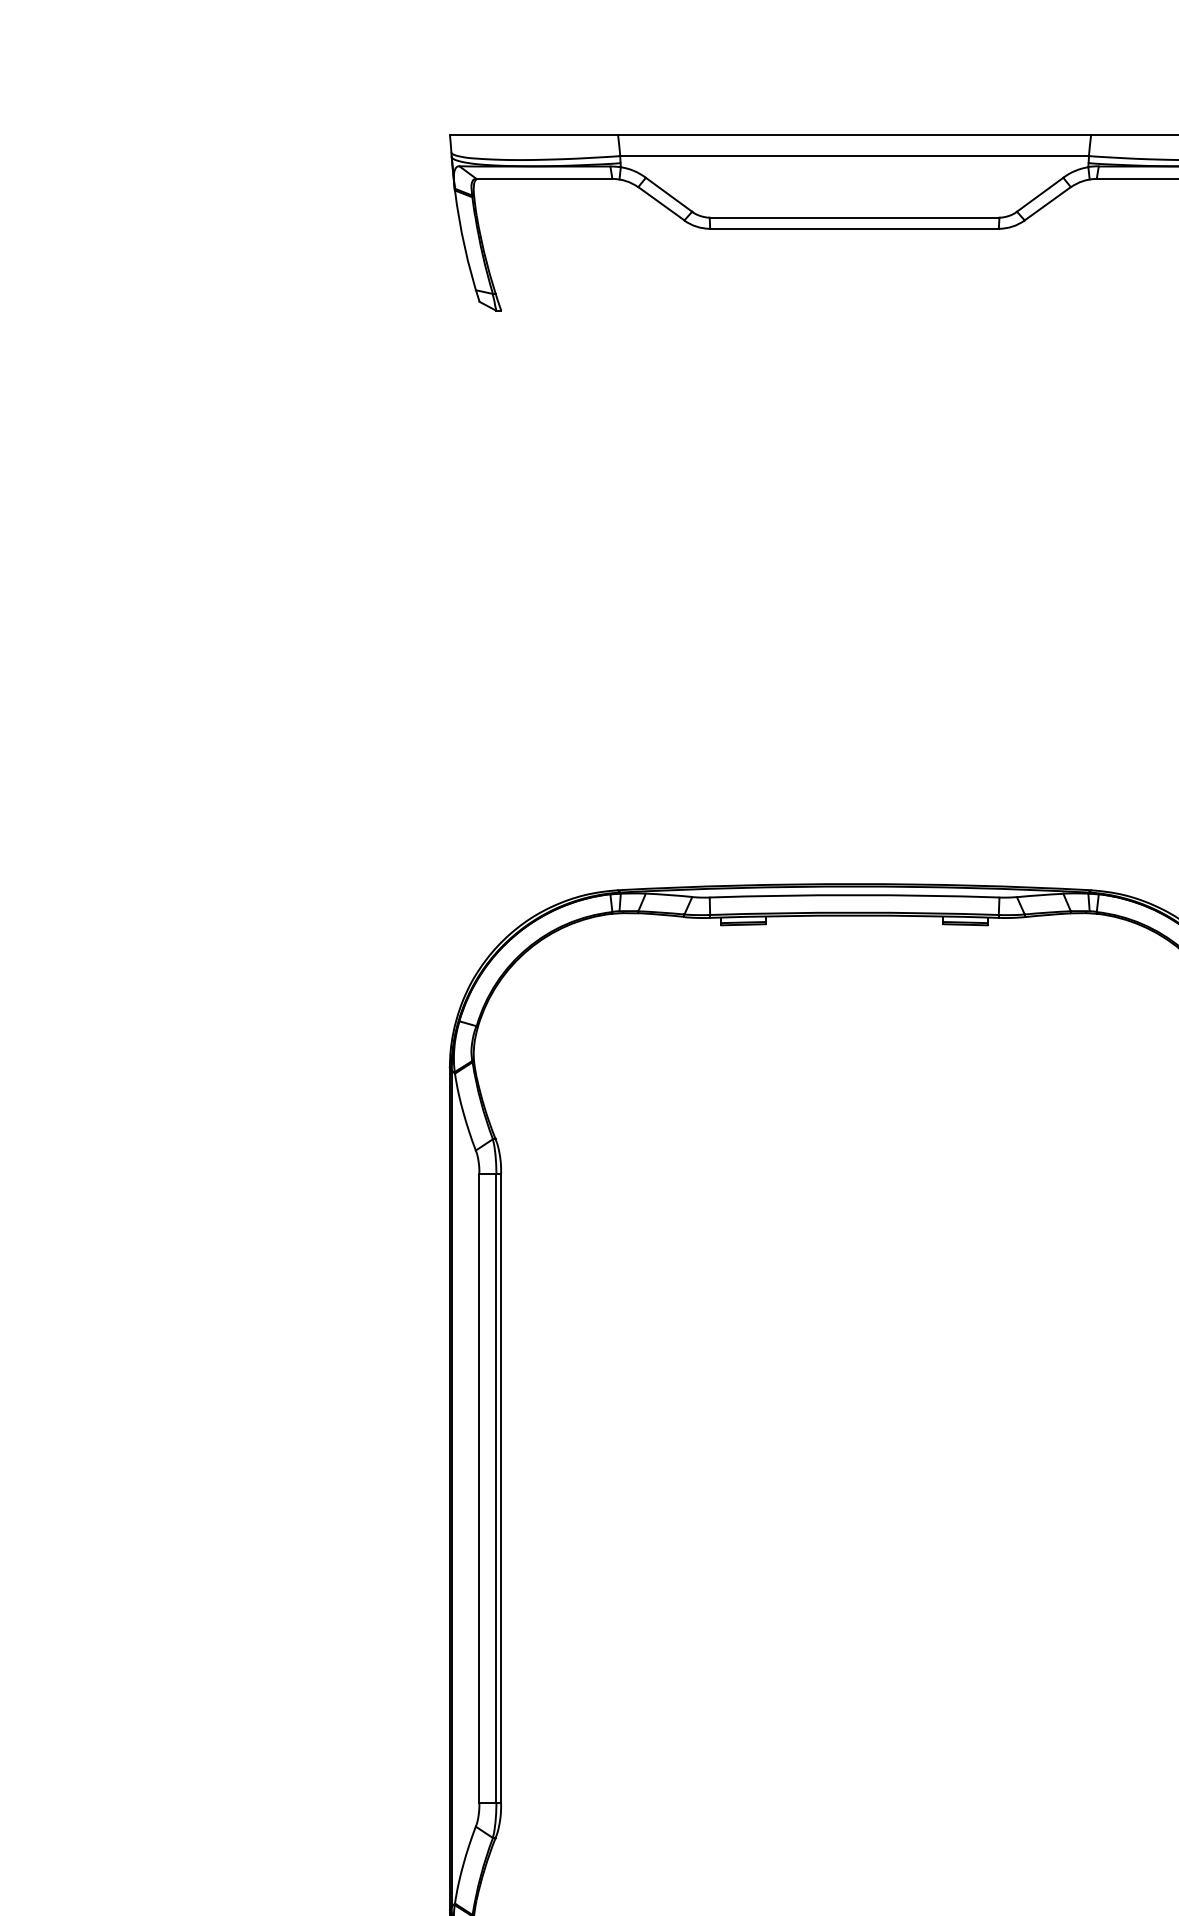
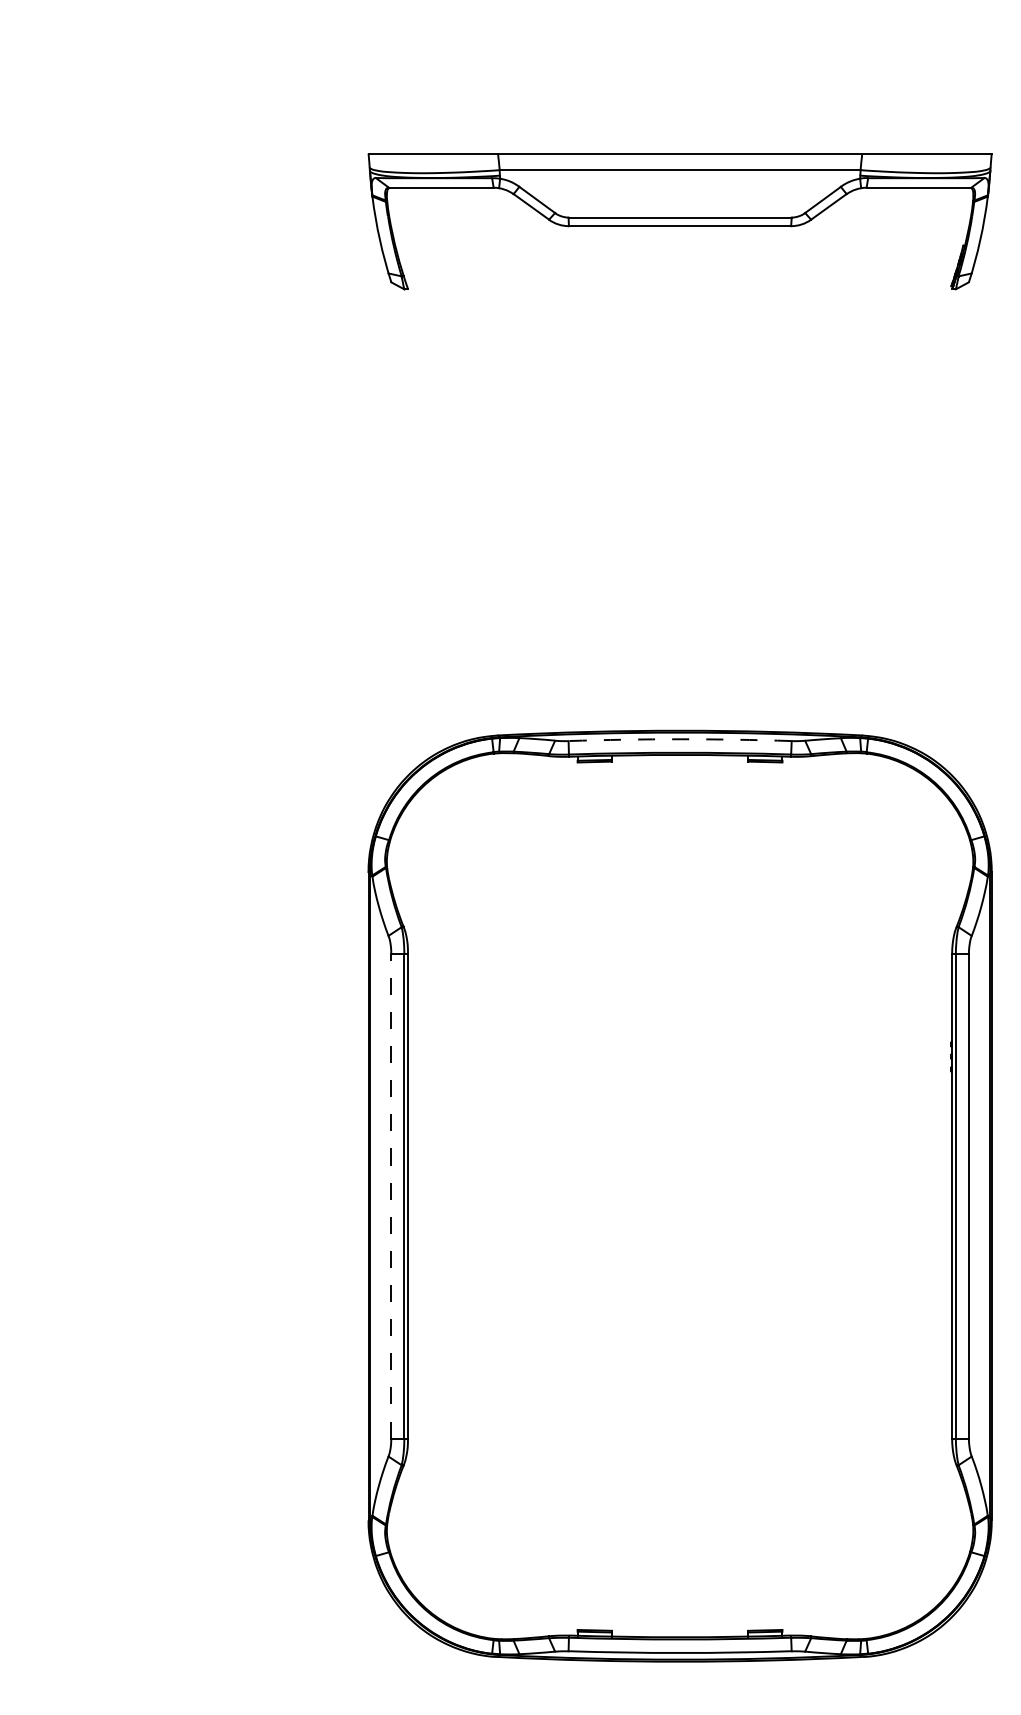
arc: (855, 895) -> (680, 739), solid -> dashed
line: (479, 1487) -> (391, 1195), solid -> dashed

